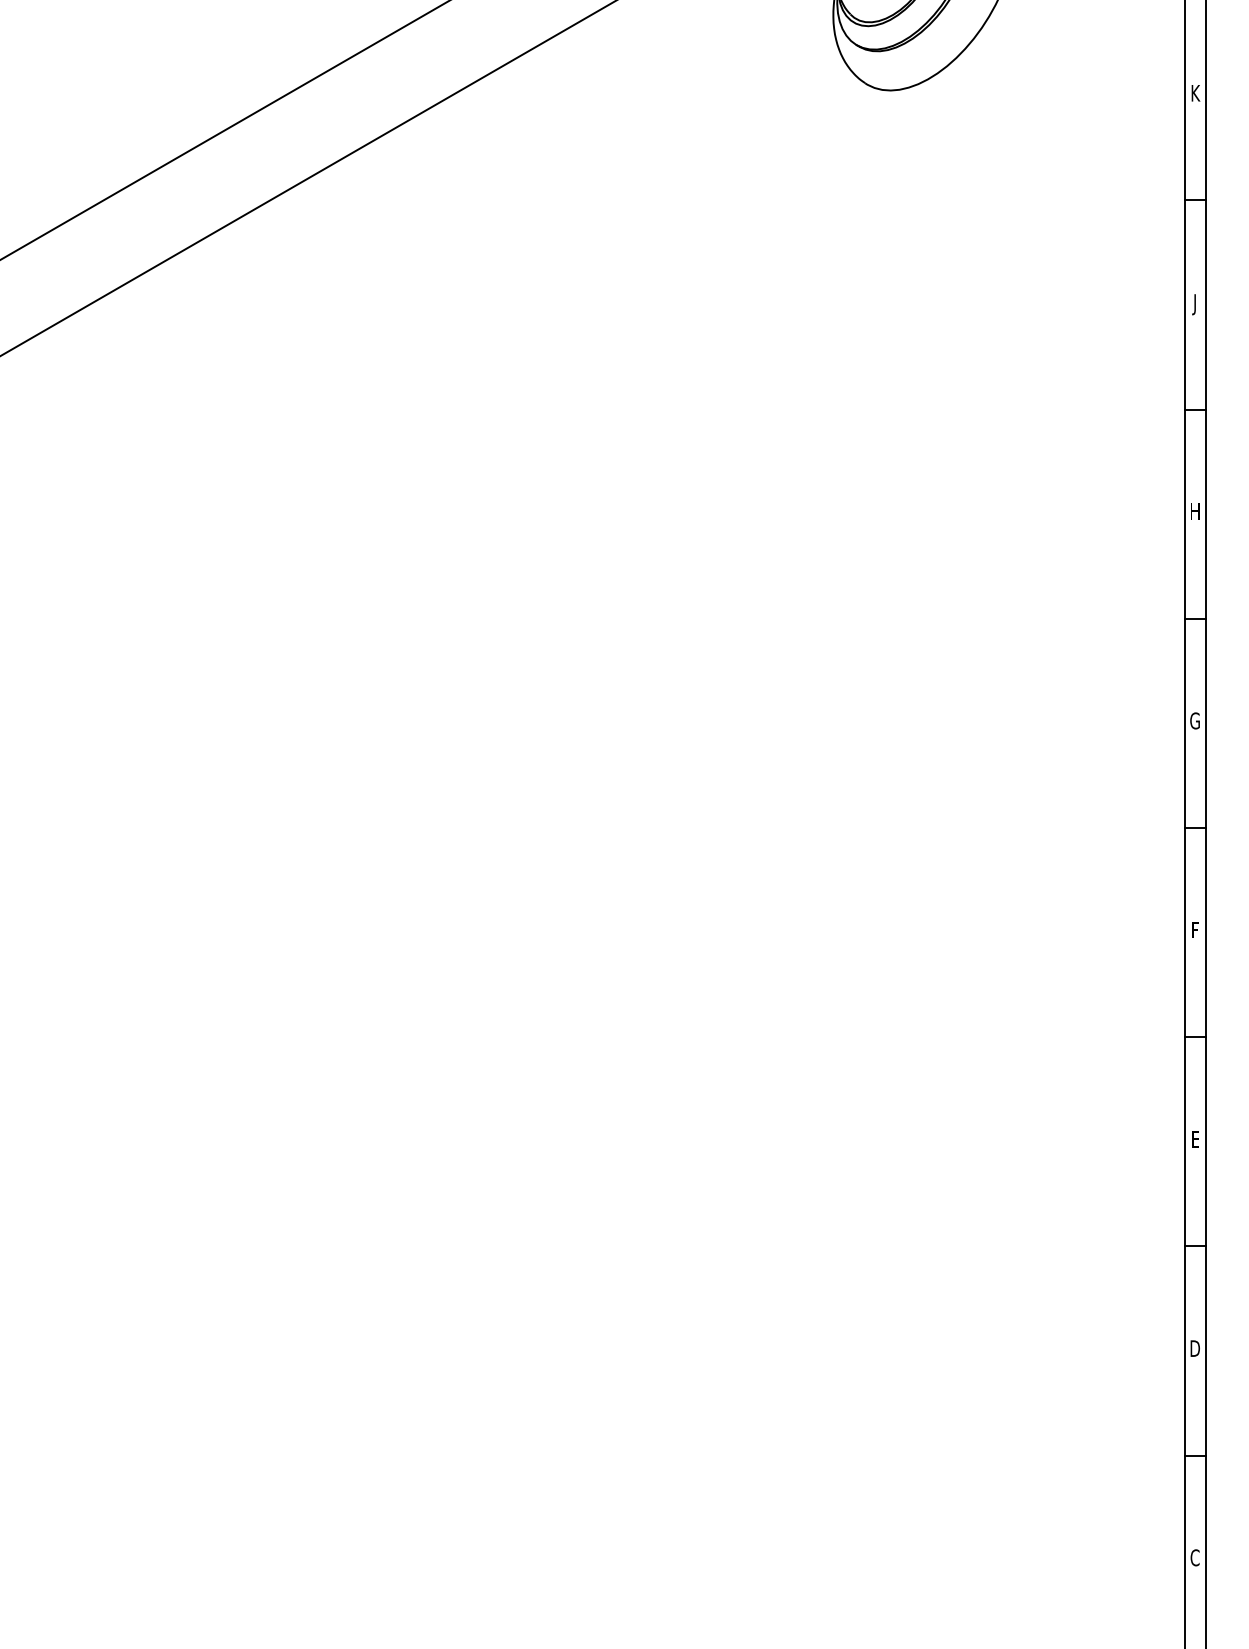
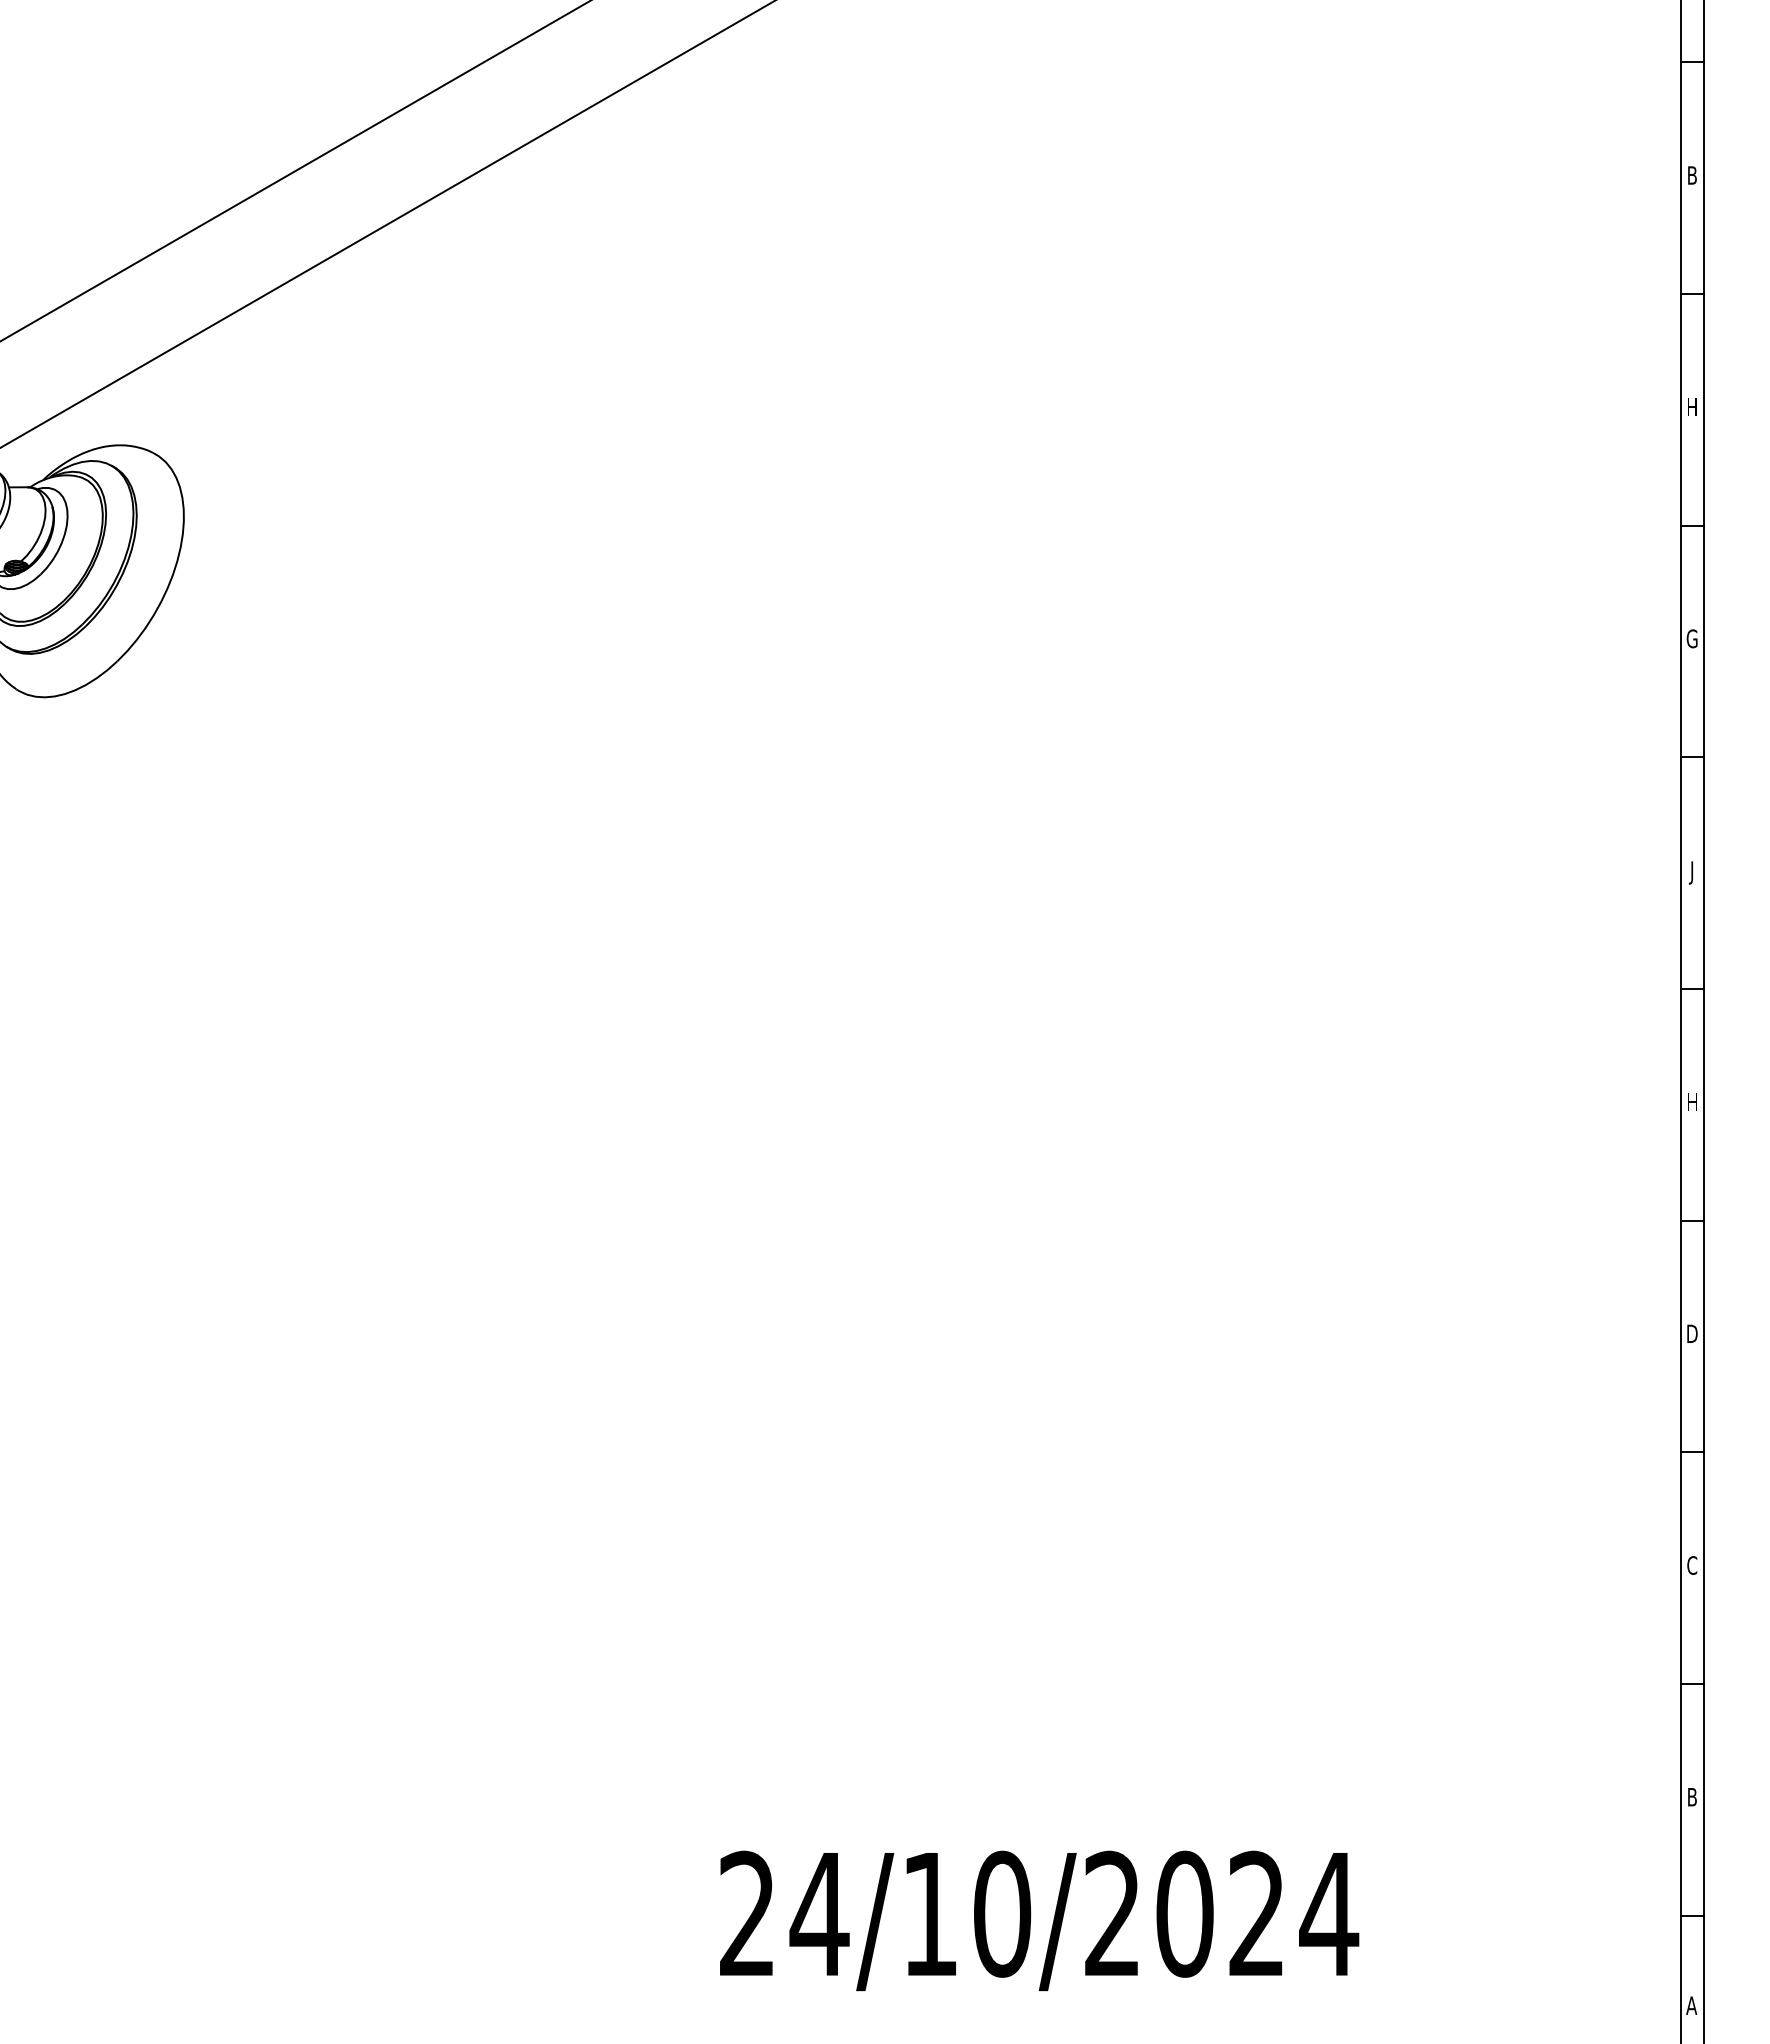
text: (1195, 304) -> (1692, 177), J -> B
text: (1194, 931) -> (1691, 872), F -> J
text: (1195, 1138) -> (1692, 1101), E -> H

